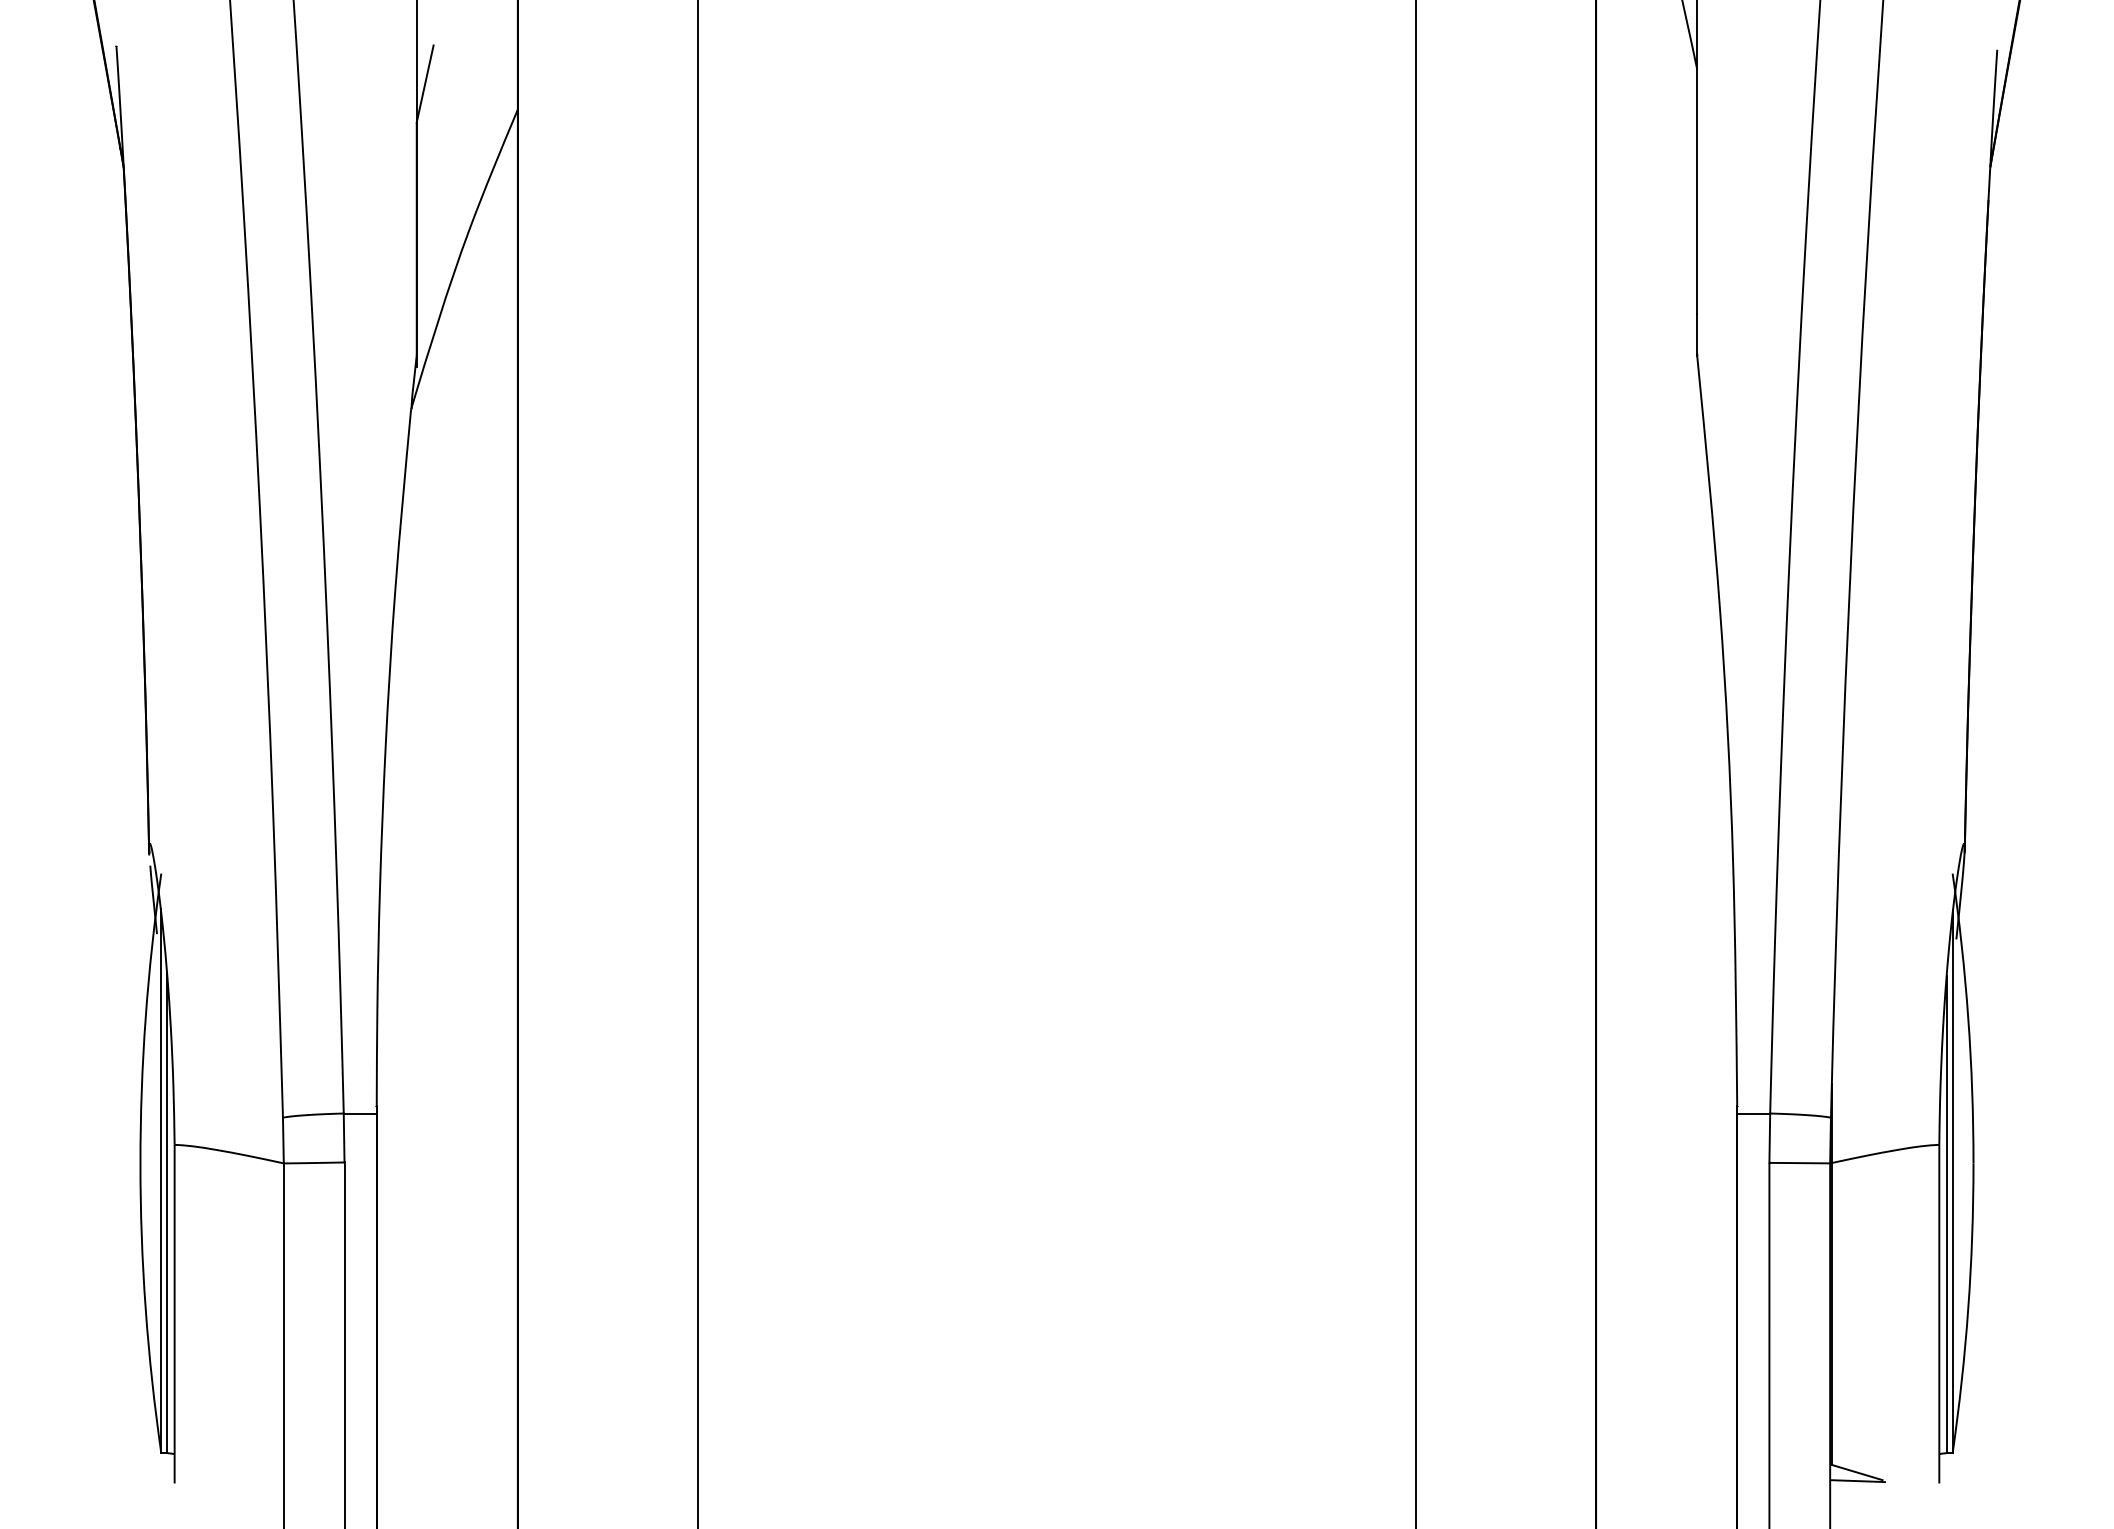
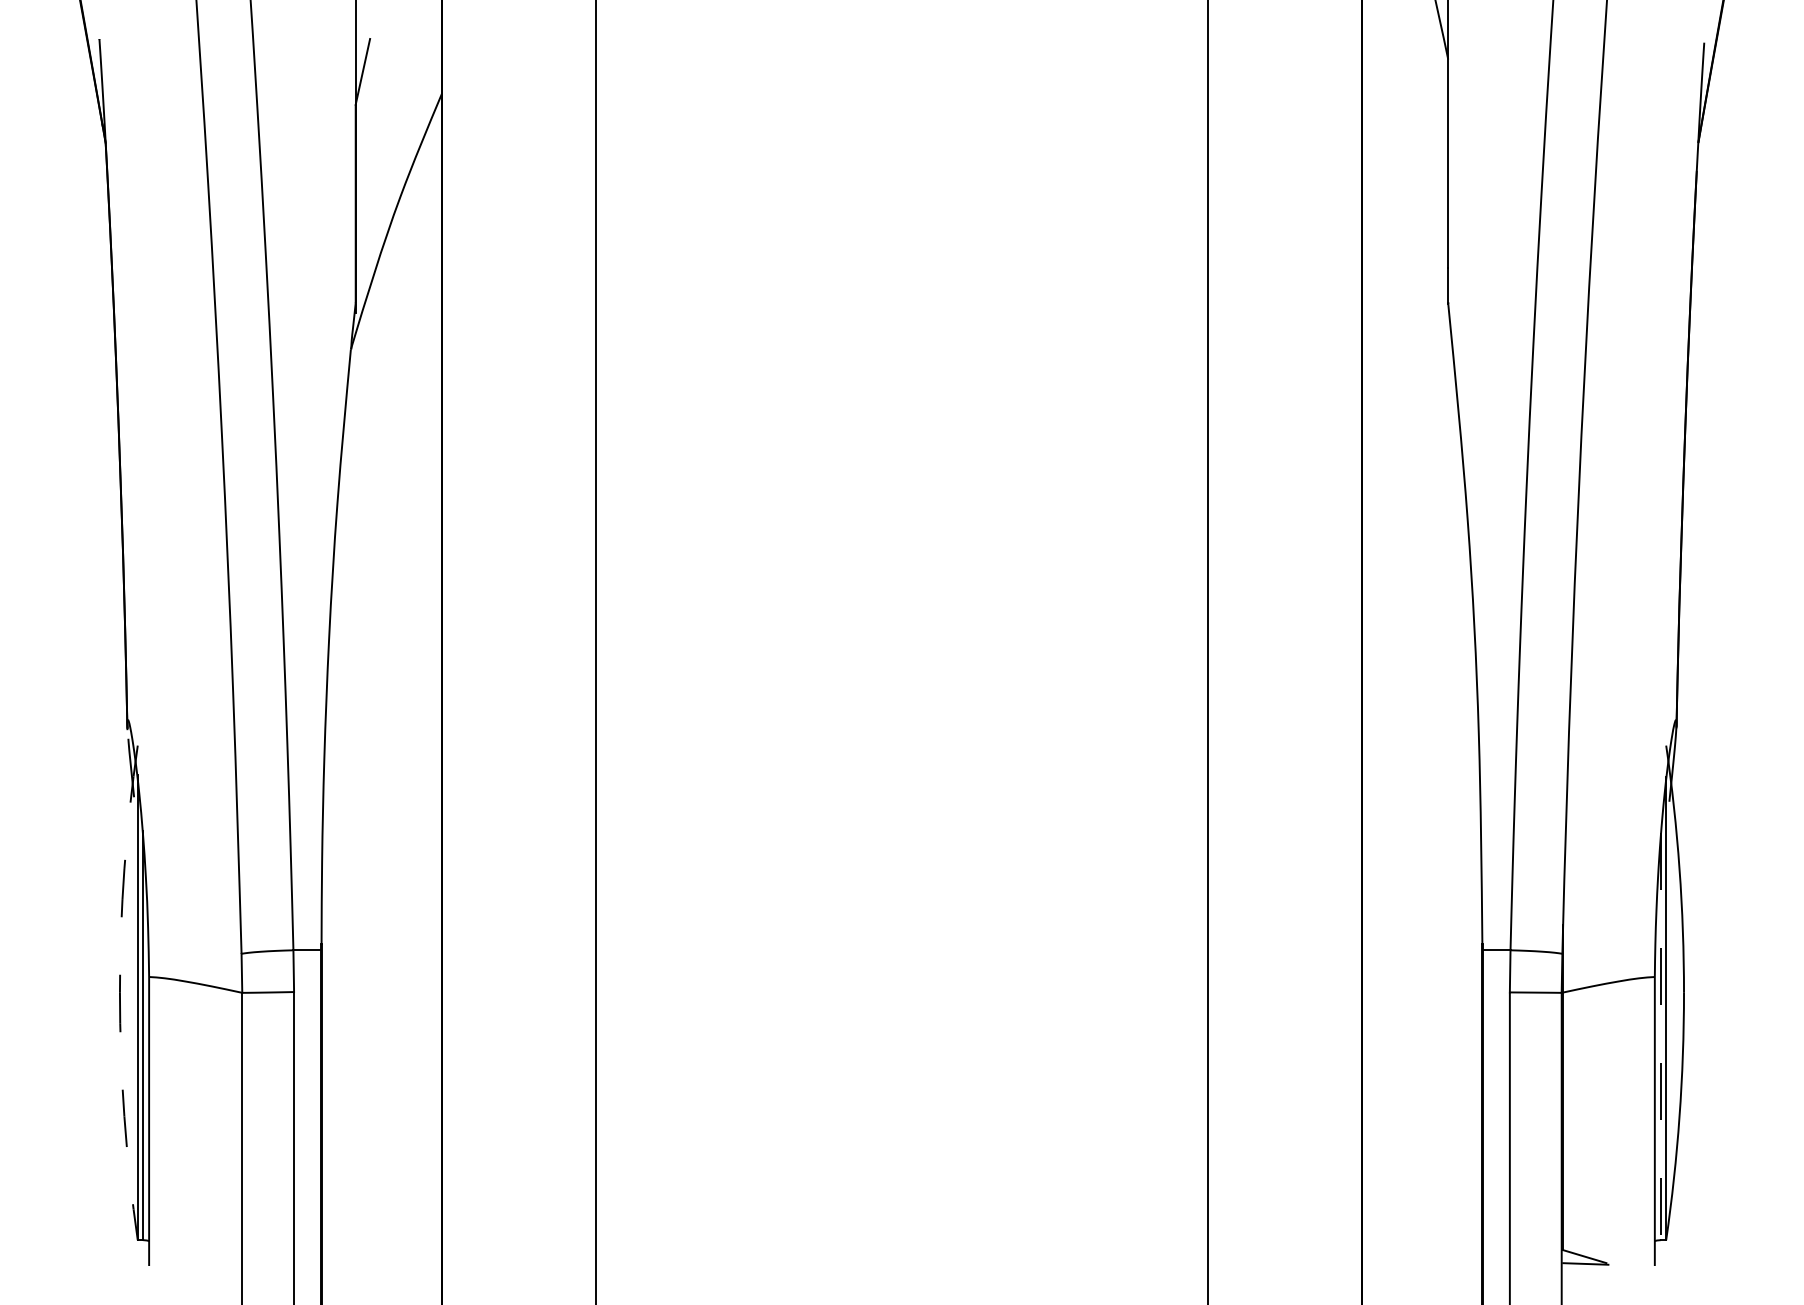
arc: (139, 1162) -> (119, 992), solid -> dashed
line: (1947, 1214) -> (1661, 1036), solid -> dashed

